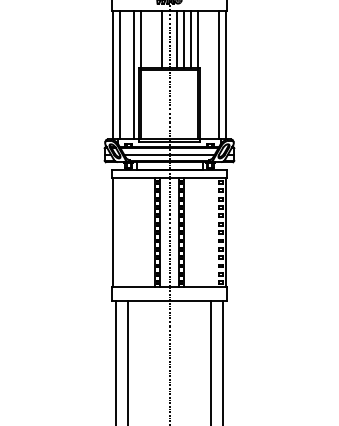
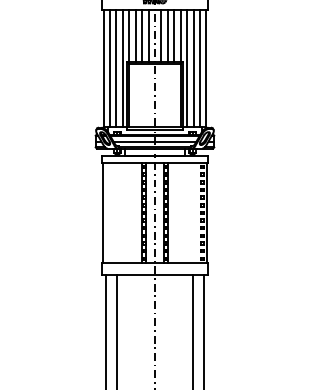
line: (148, 38) -> (135, 35), added
line: (155, 38) -> (142, 35), added
line: (127, 74) -> (116, 68), added
line: (205, 74) -> (187, 68), added
line: (211, 74) -> (193, 68), added

